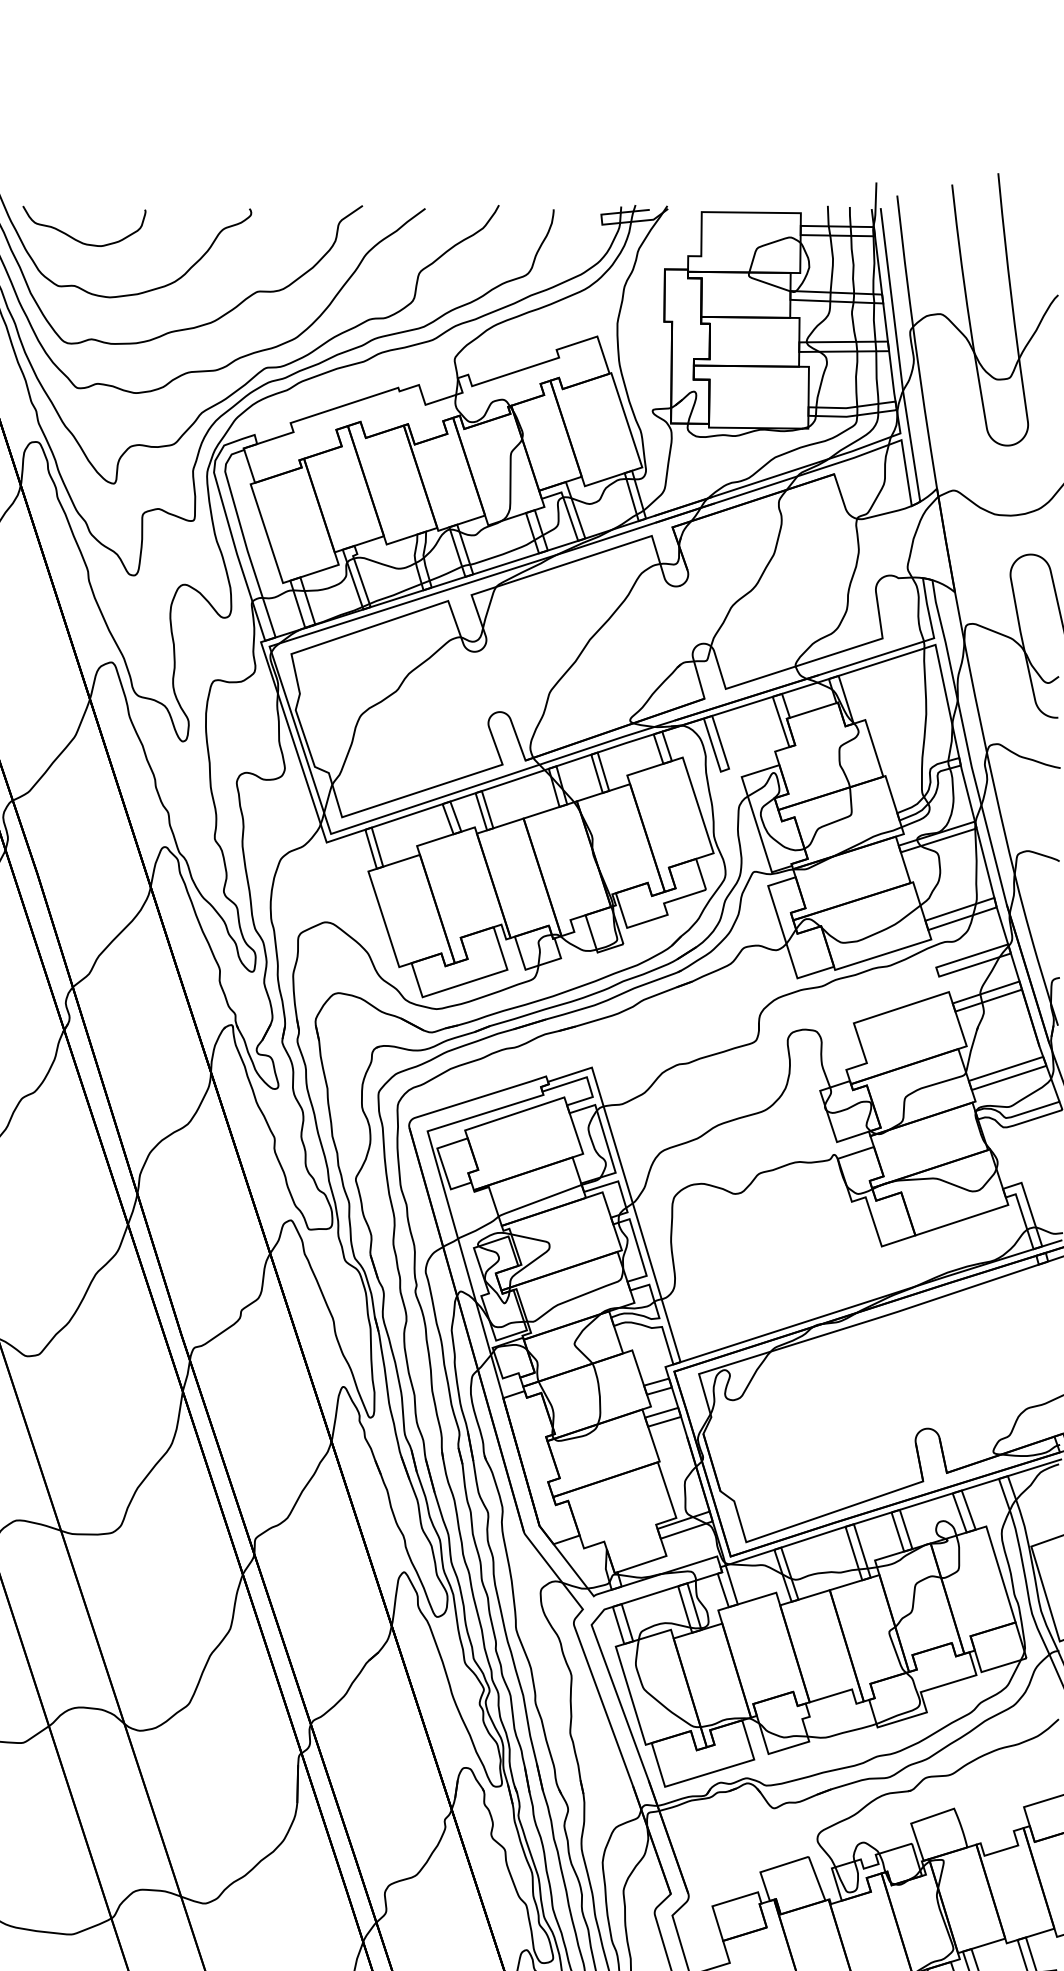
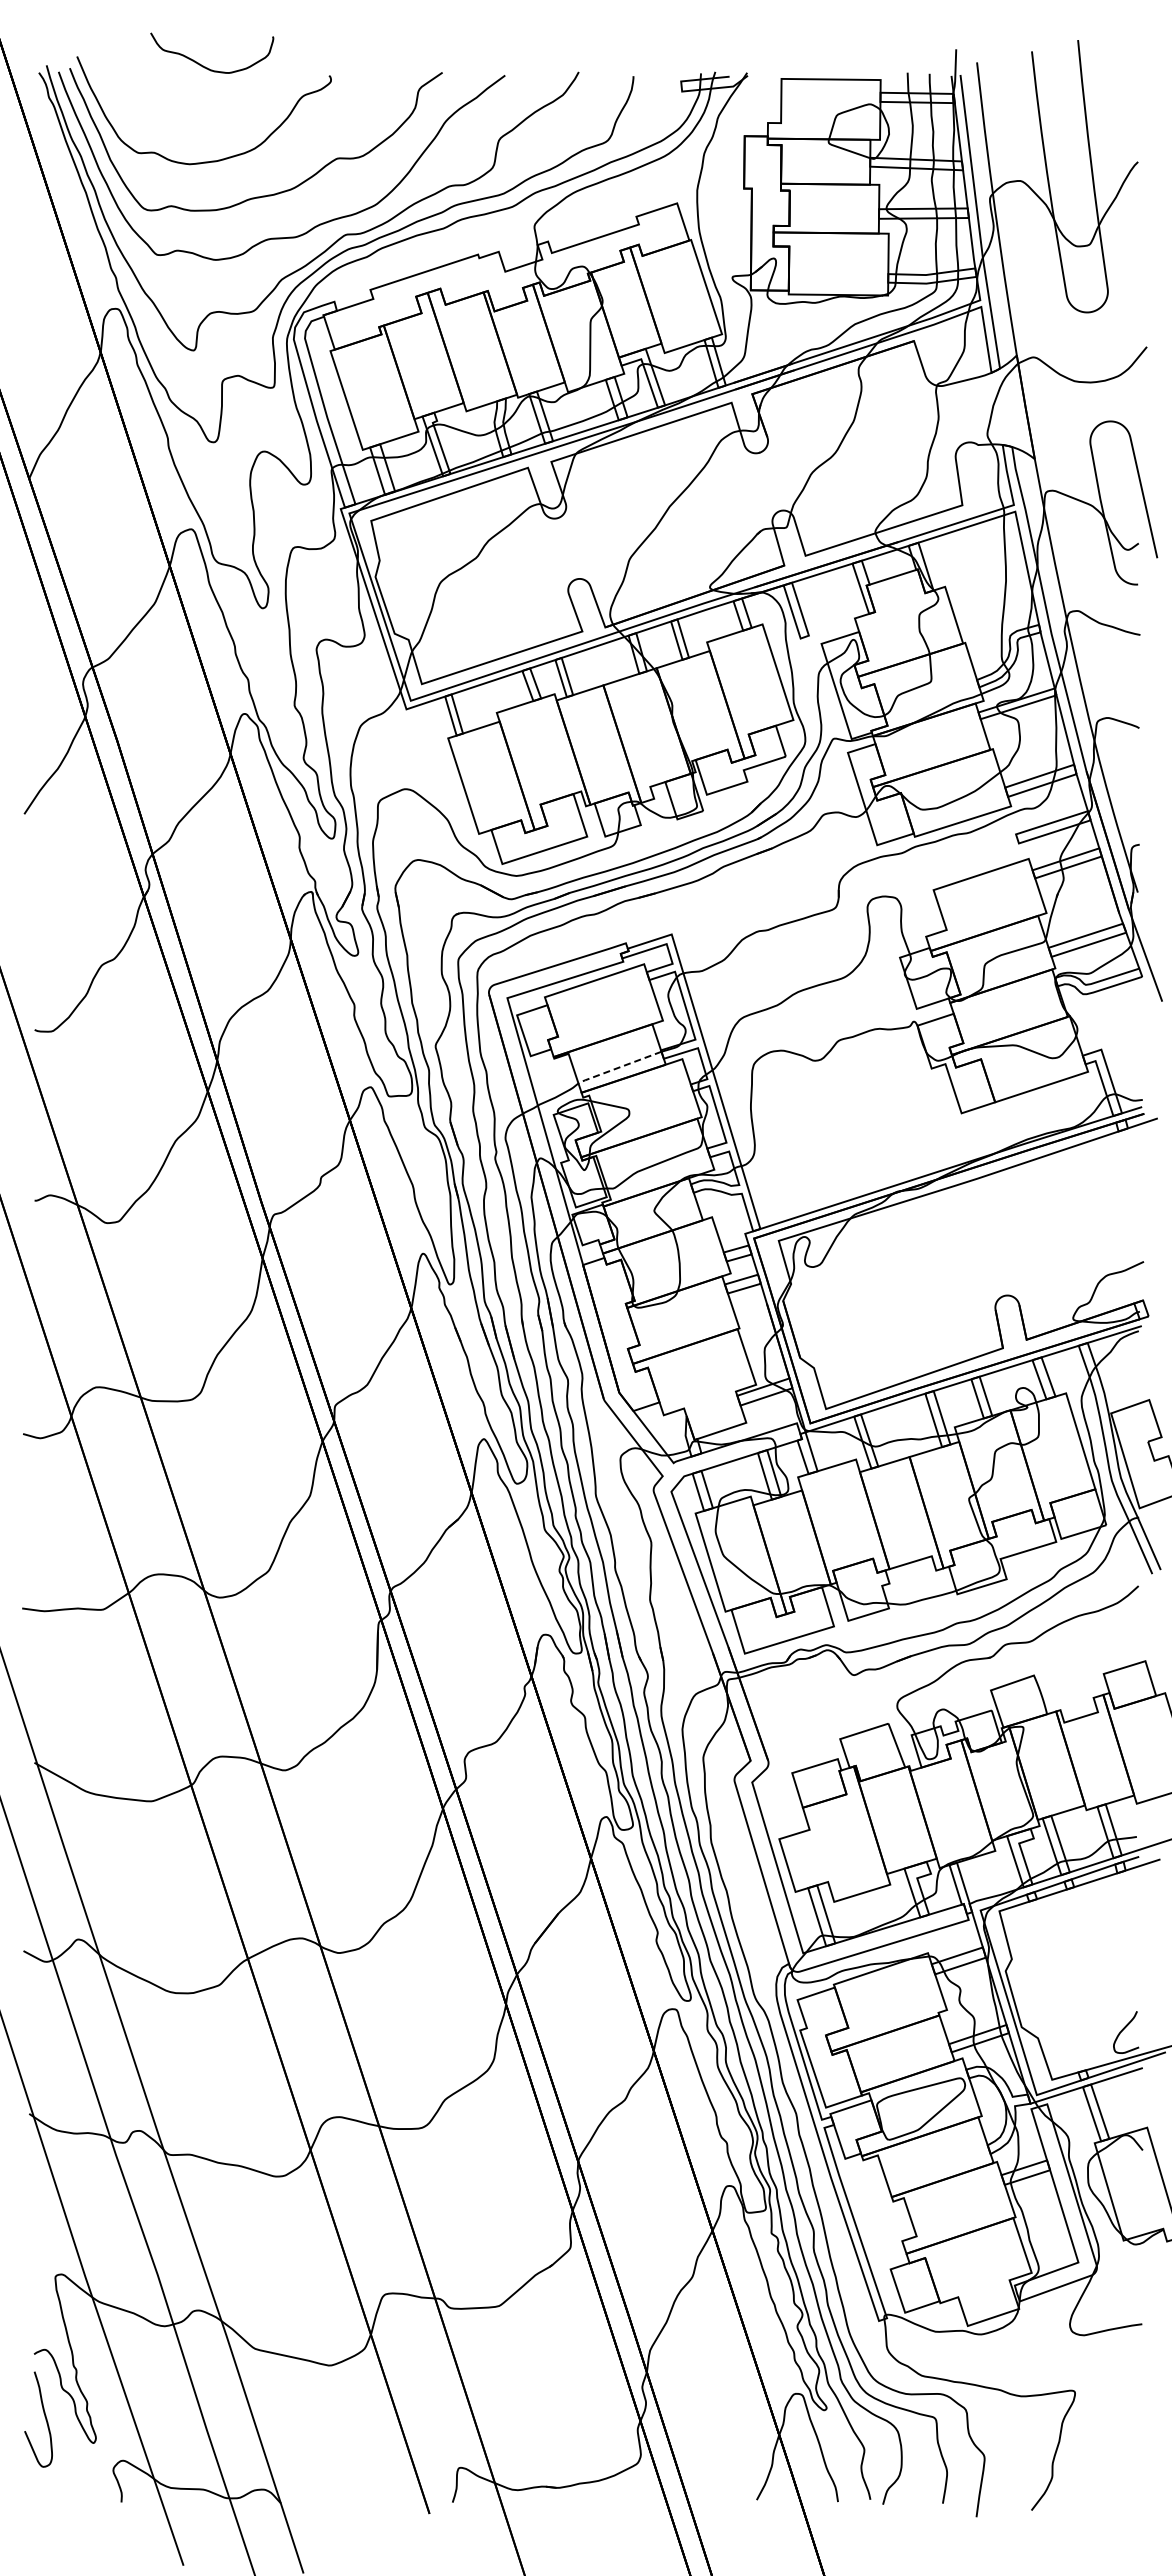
curve: (77, 239) -> (205, 66), moved
line: (538, 1200) -> (618, 1067), solid -> dashed

